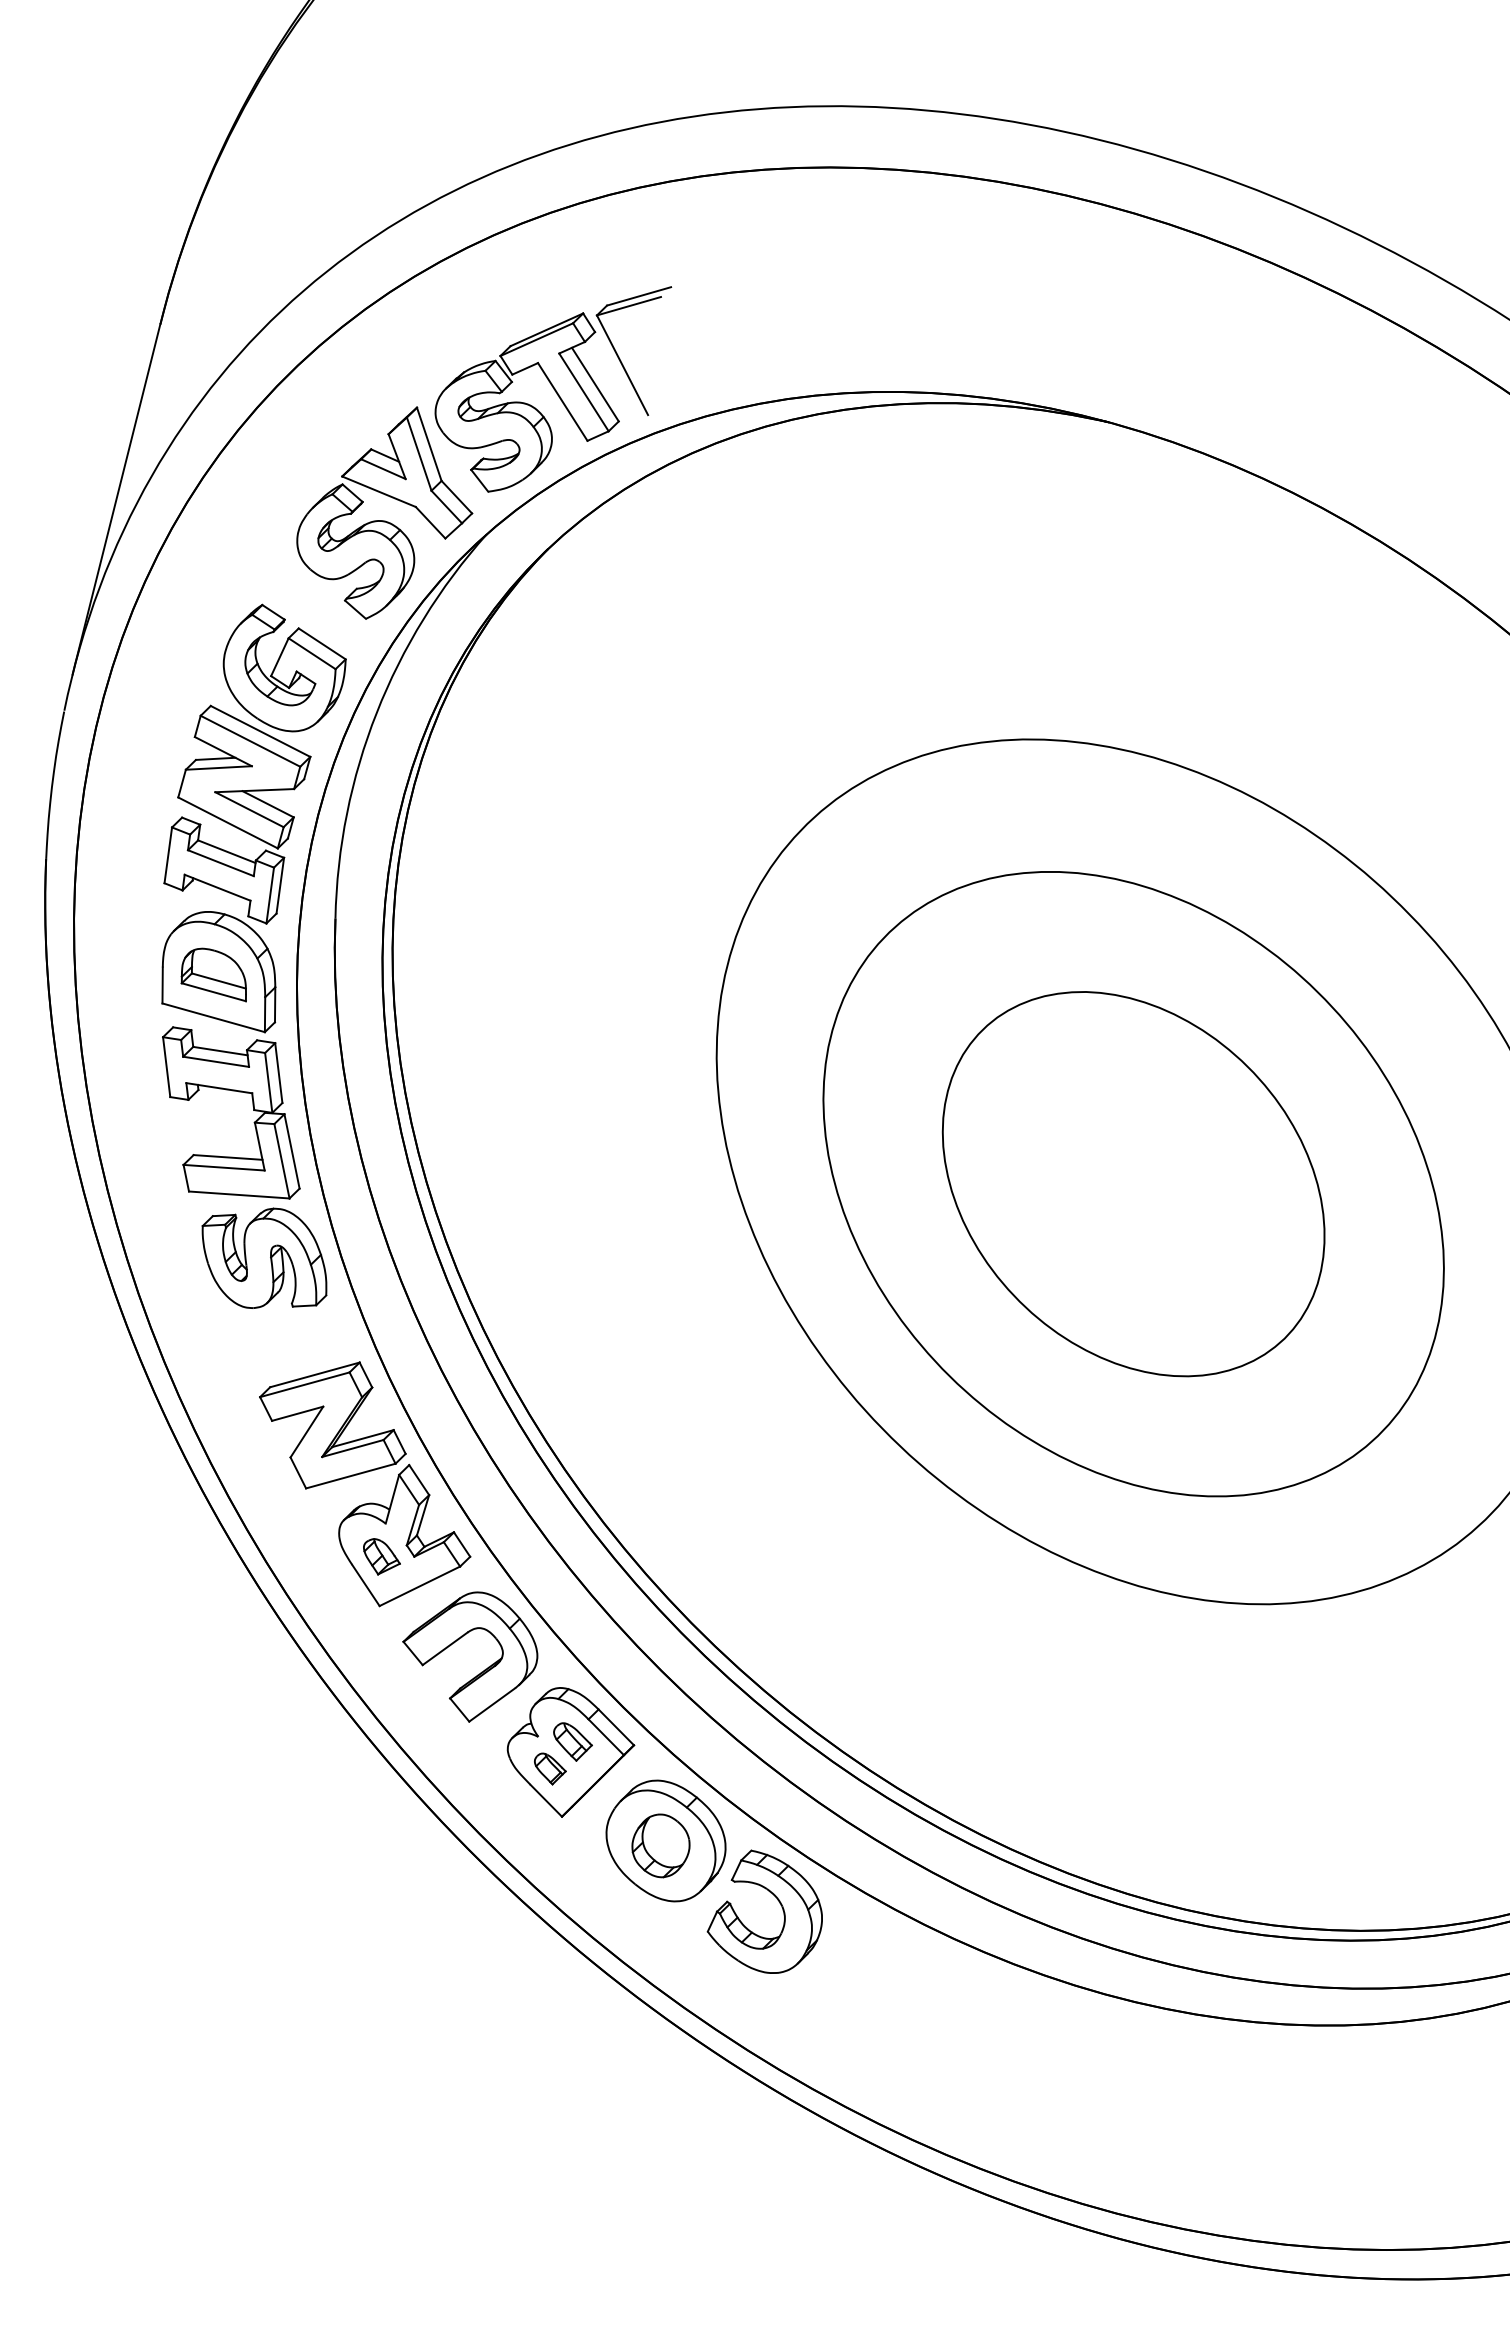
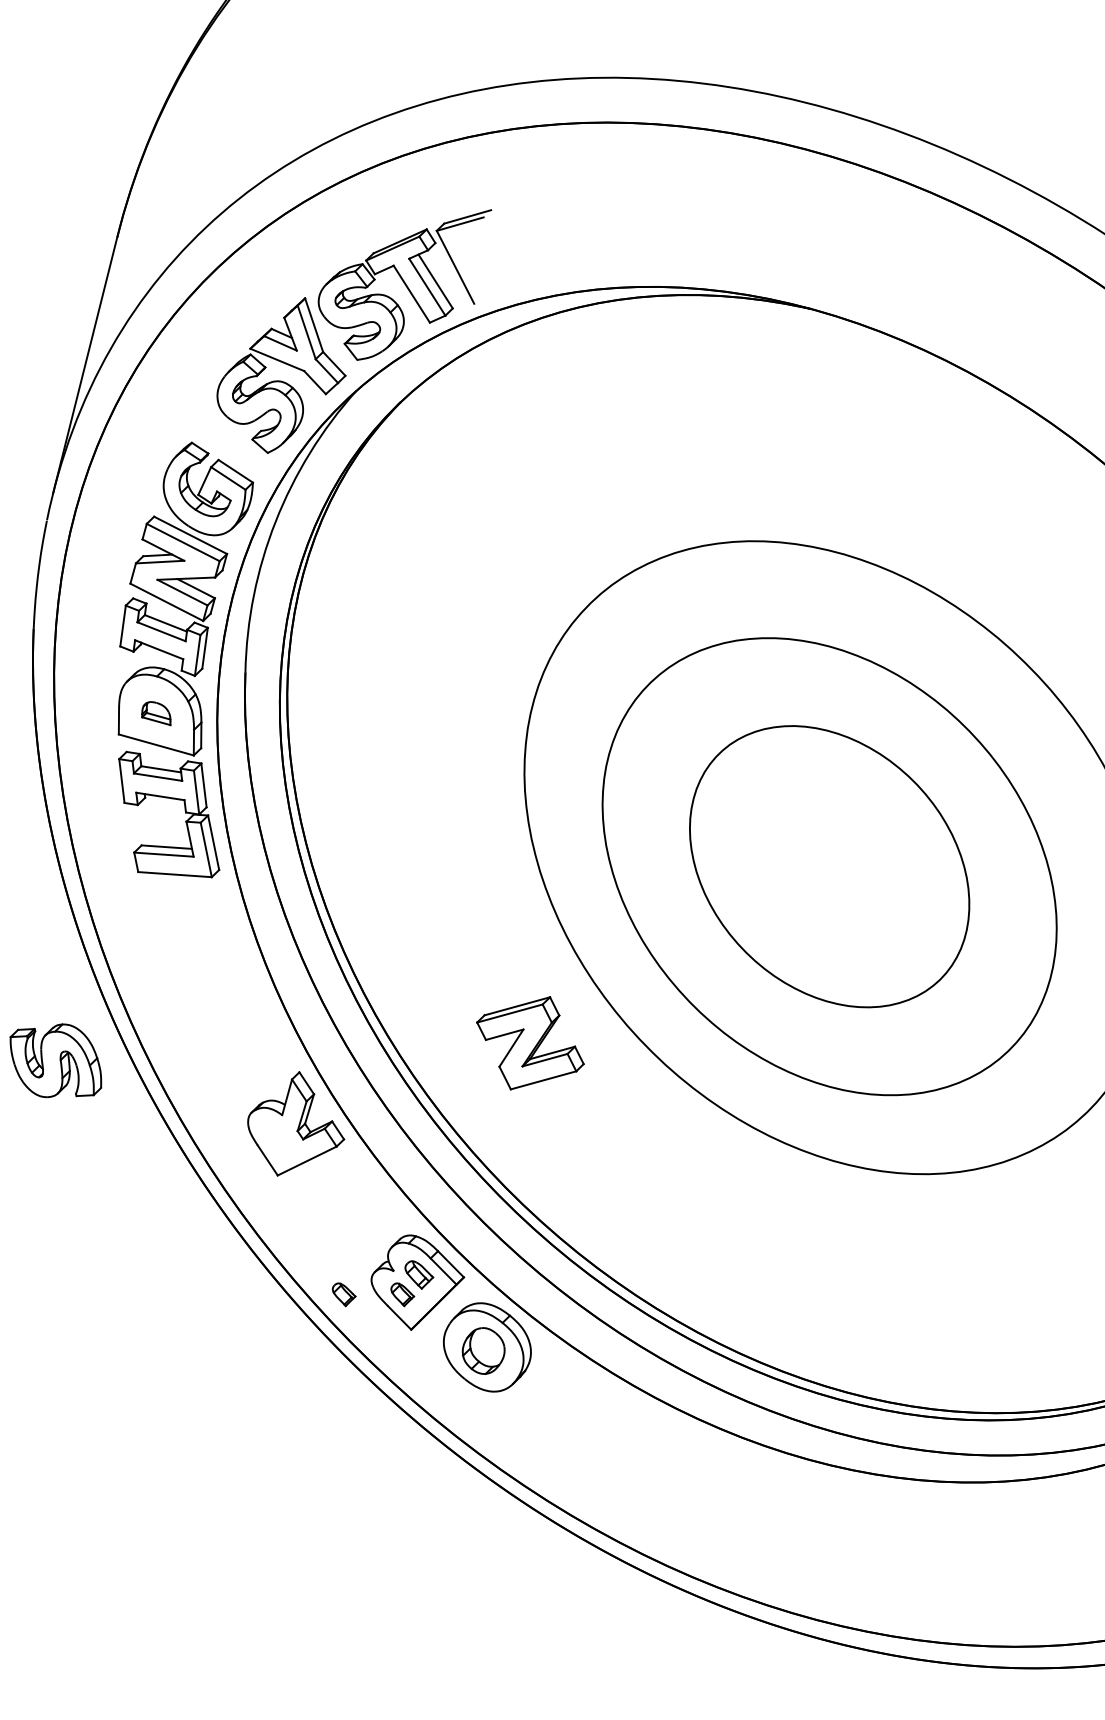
part: (213, 974) -> (156, 713), size x0.6
part: (264, 1257) -> (55, 1060), moved
part: (332, 1425) -> (530, 1043), moved
part: (381, 1556) -> (279, 1139), removed
part: (481, 1671) -> (352, 1223), removed
part: (470, 1768) -> (344, 1294), added
part: (779, 1903) -> (570, 1393), removed

